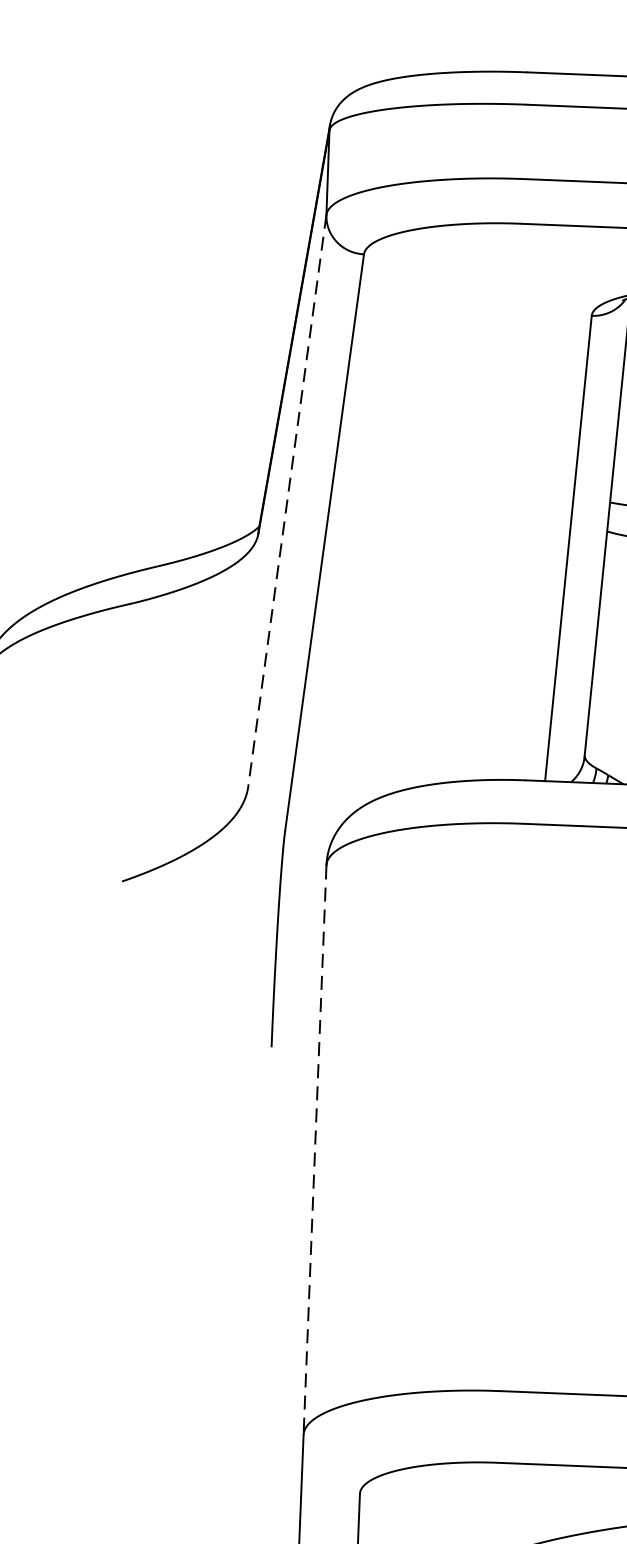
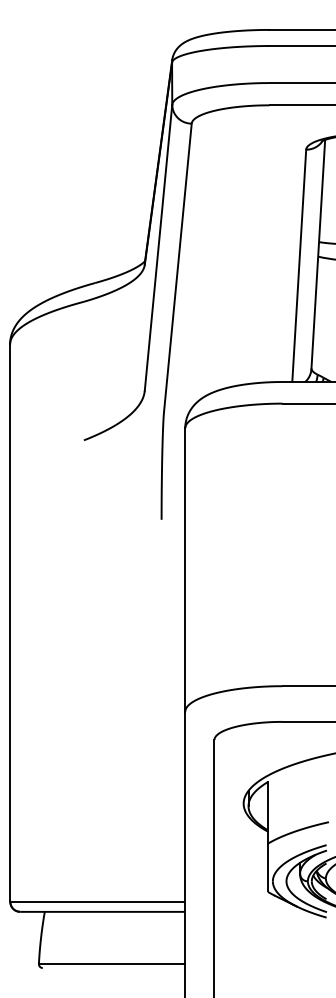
line: (287, 500) -> (158, 247), dashed -> solid
line: (315, 1151) -> (185, 570), dashed -> solid

